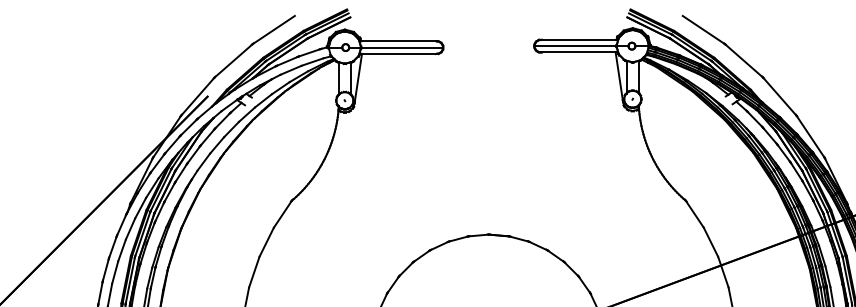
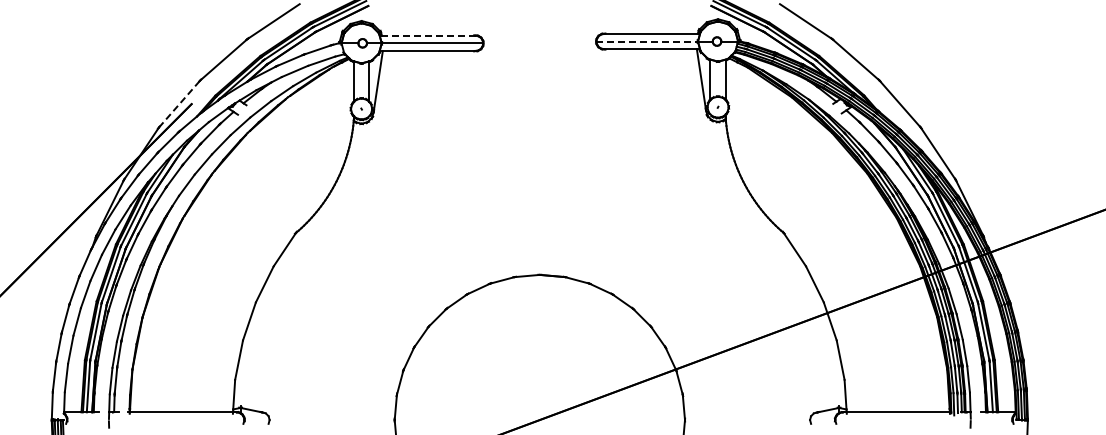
line: (398, 41) -> (428, 35), solid -> dashed
line: (575, 46) -> (647, 41), solid -> dashed
line: (197, 96) -> (179, 103), solid -> dashed

